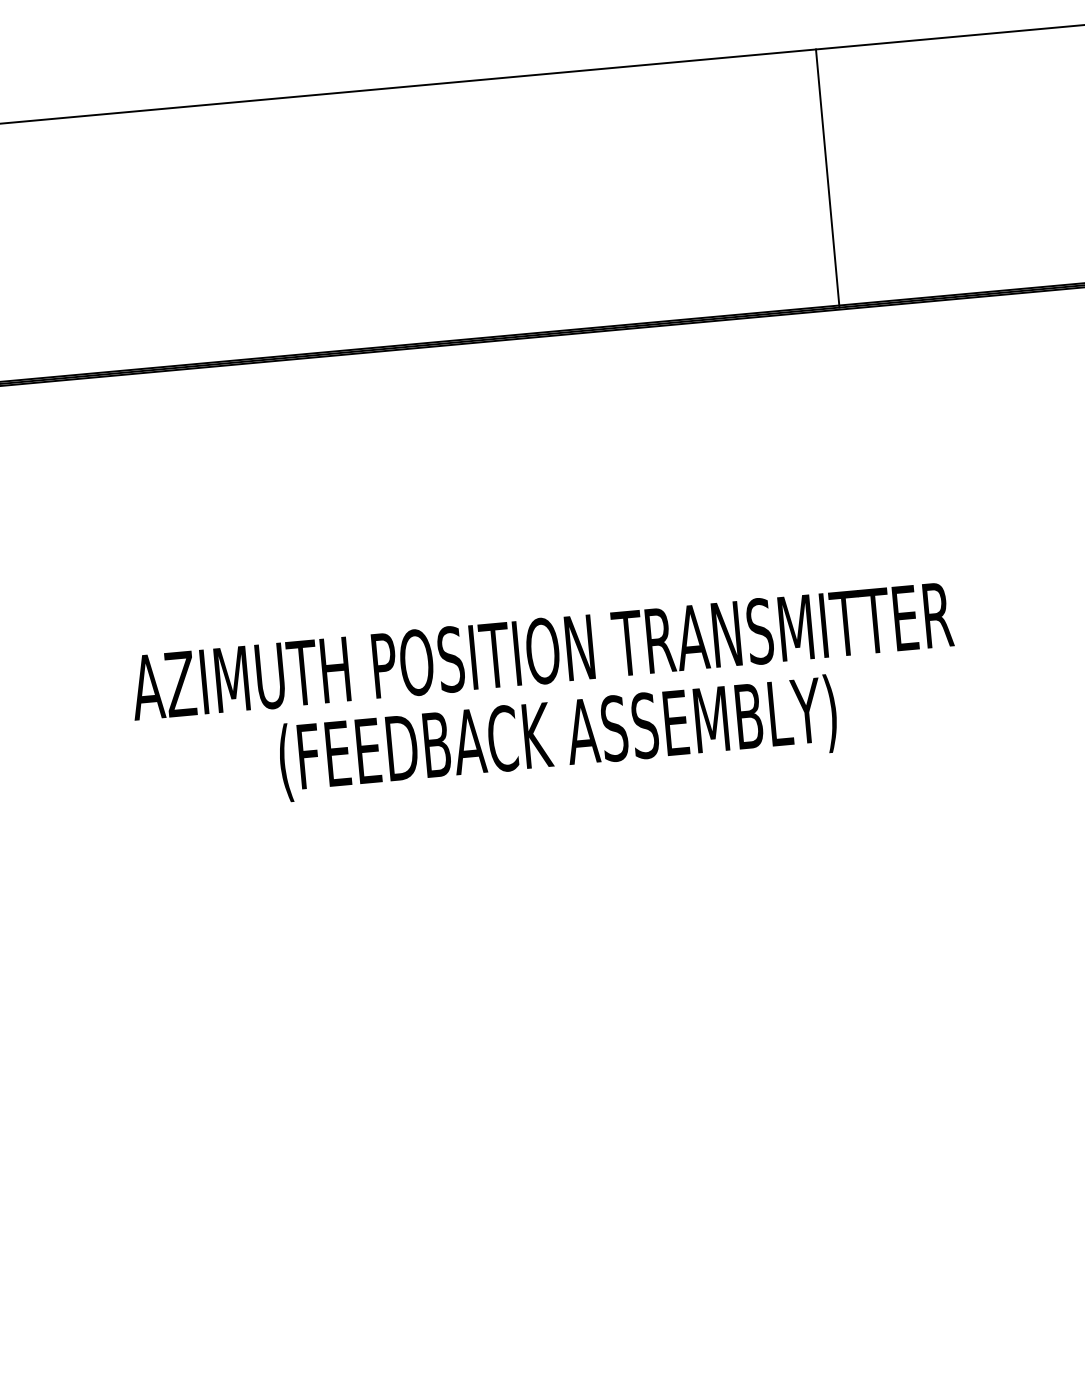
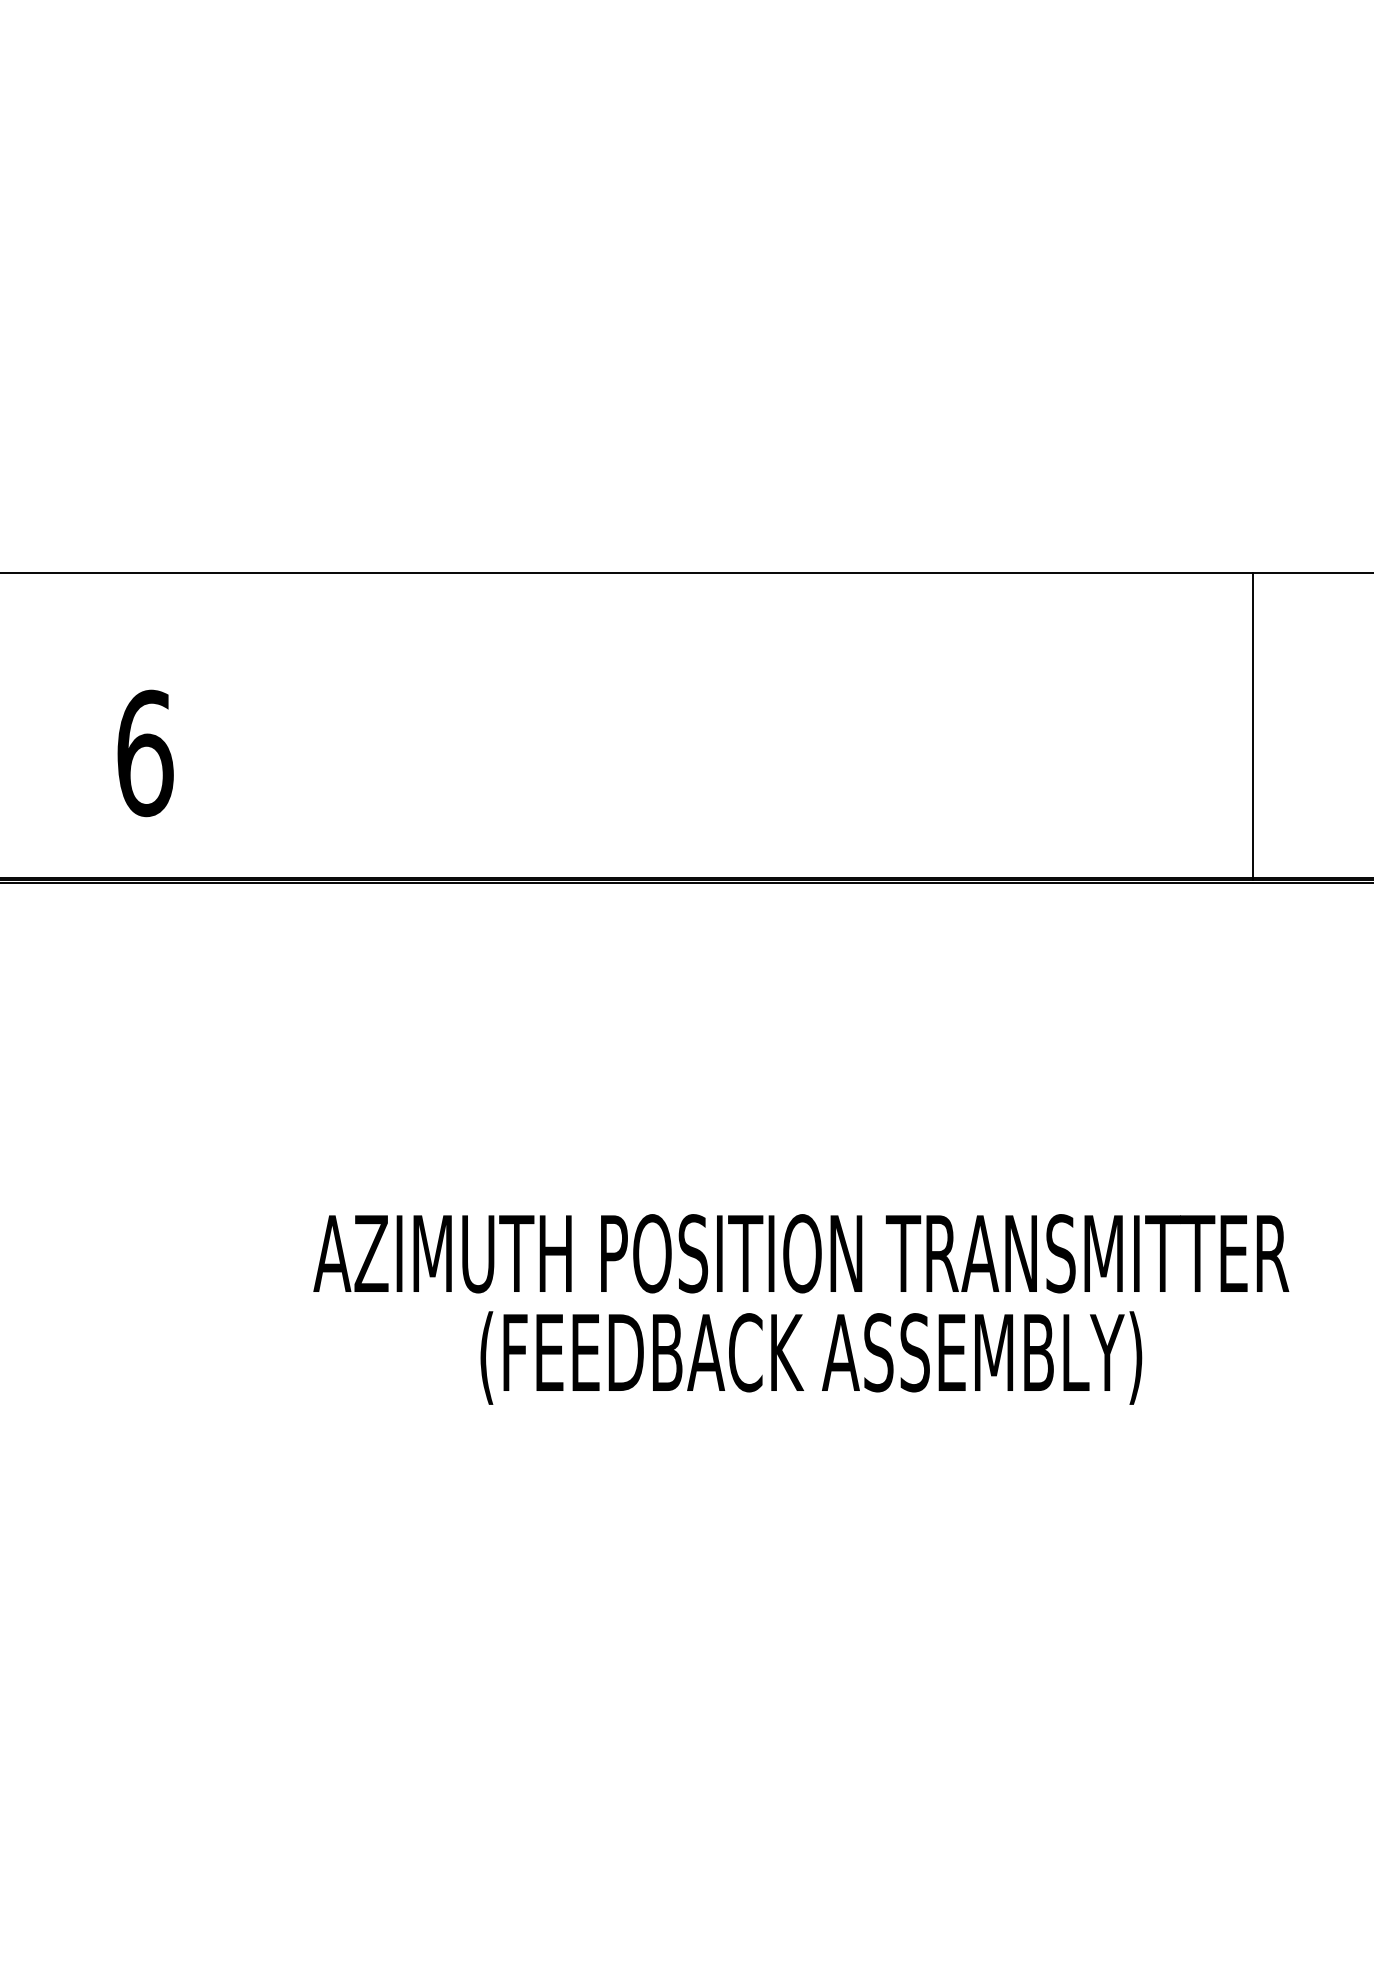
line: (827, 178) -> (1253, 726), moved

